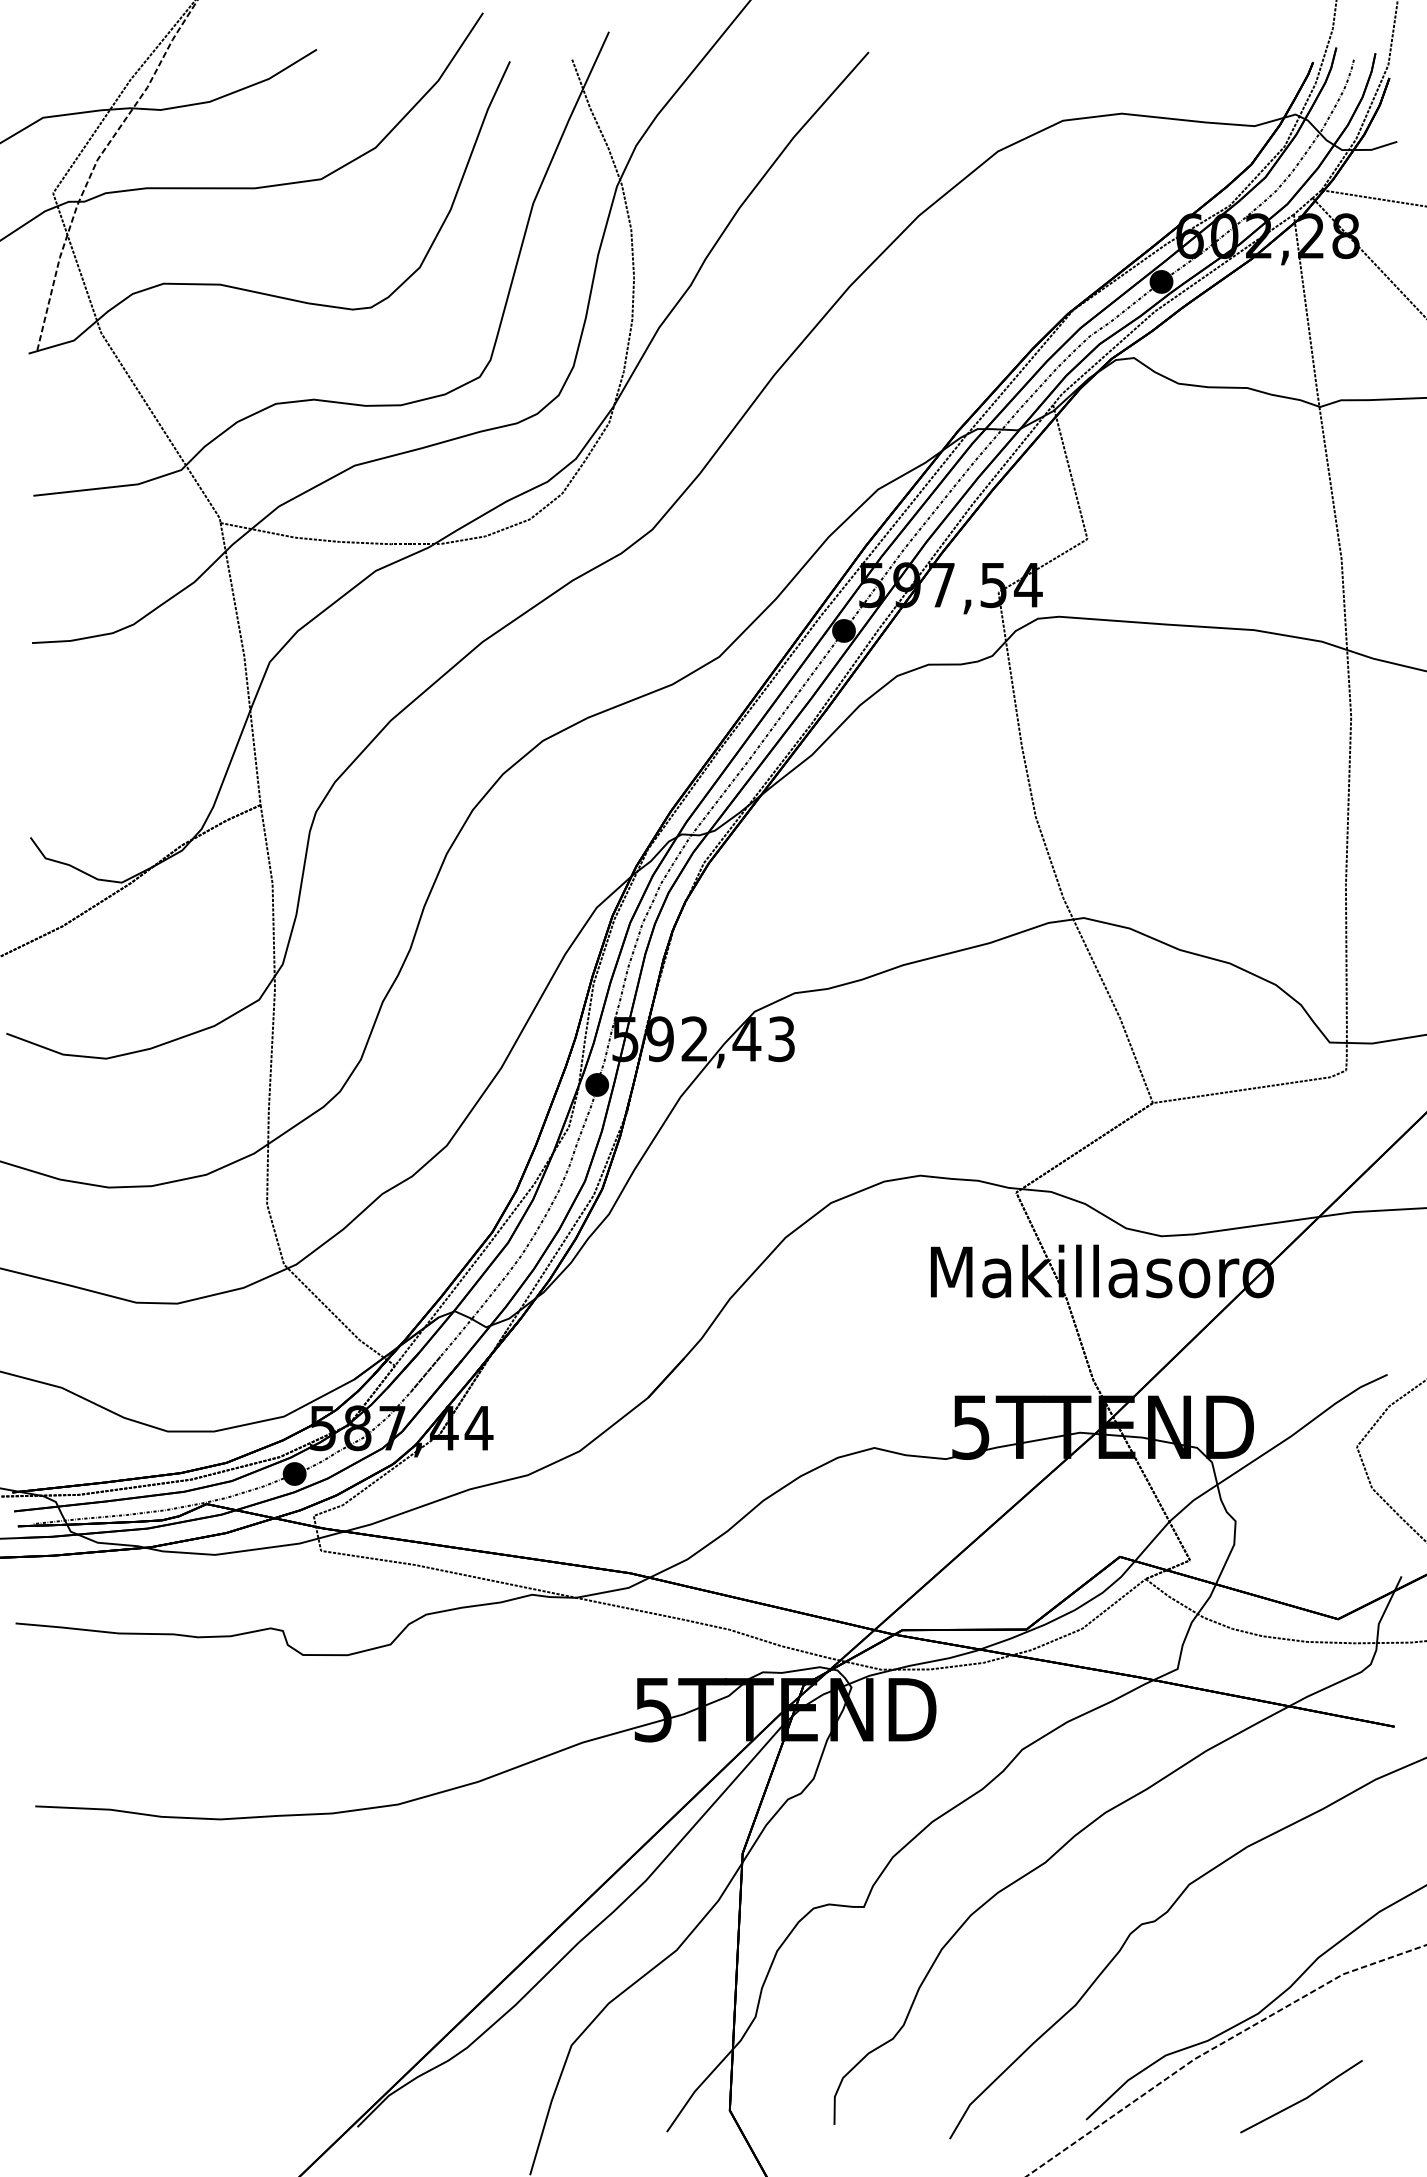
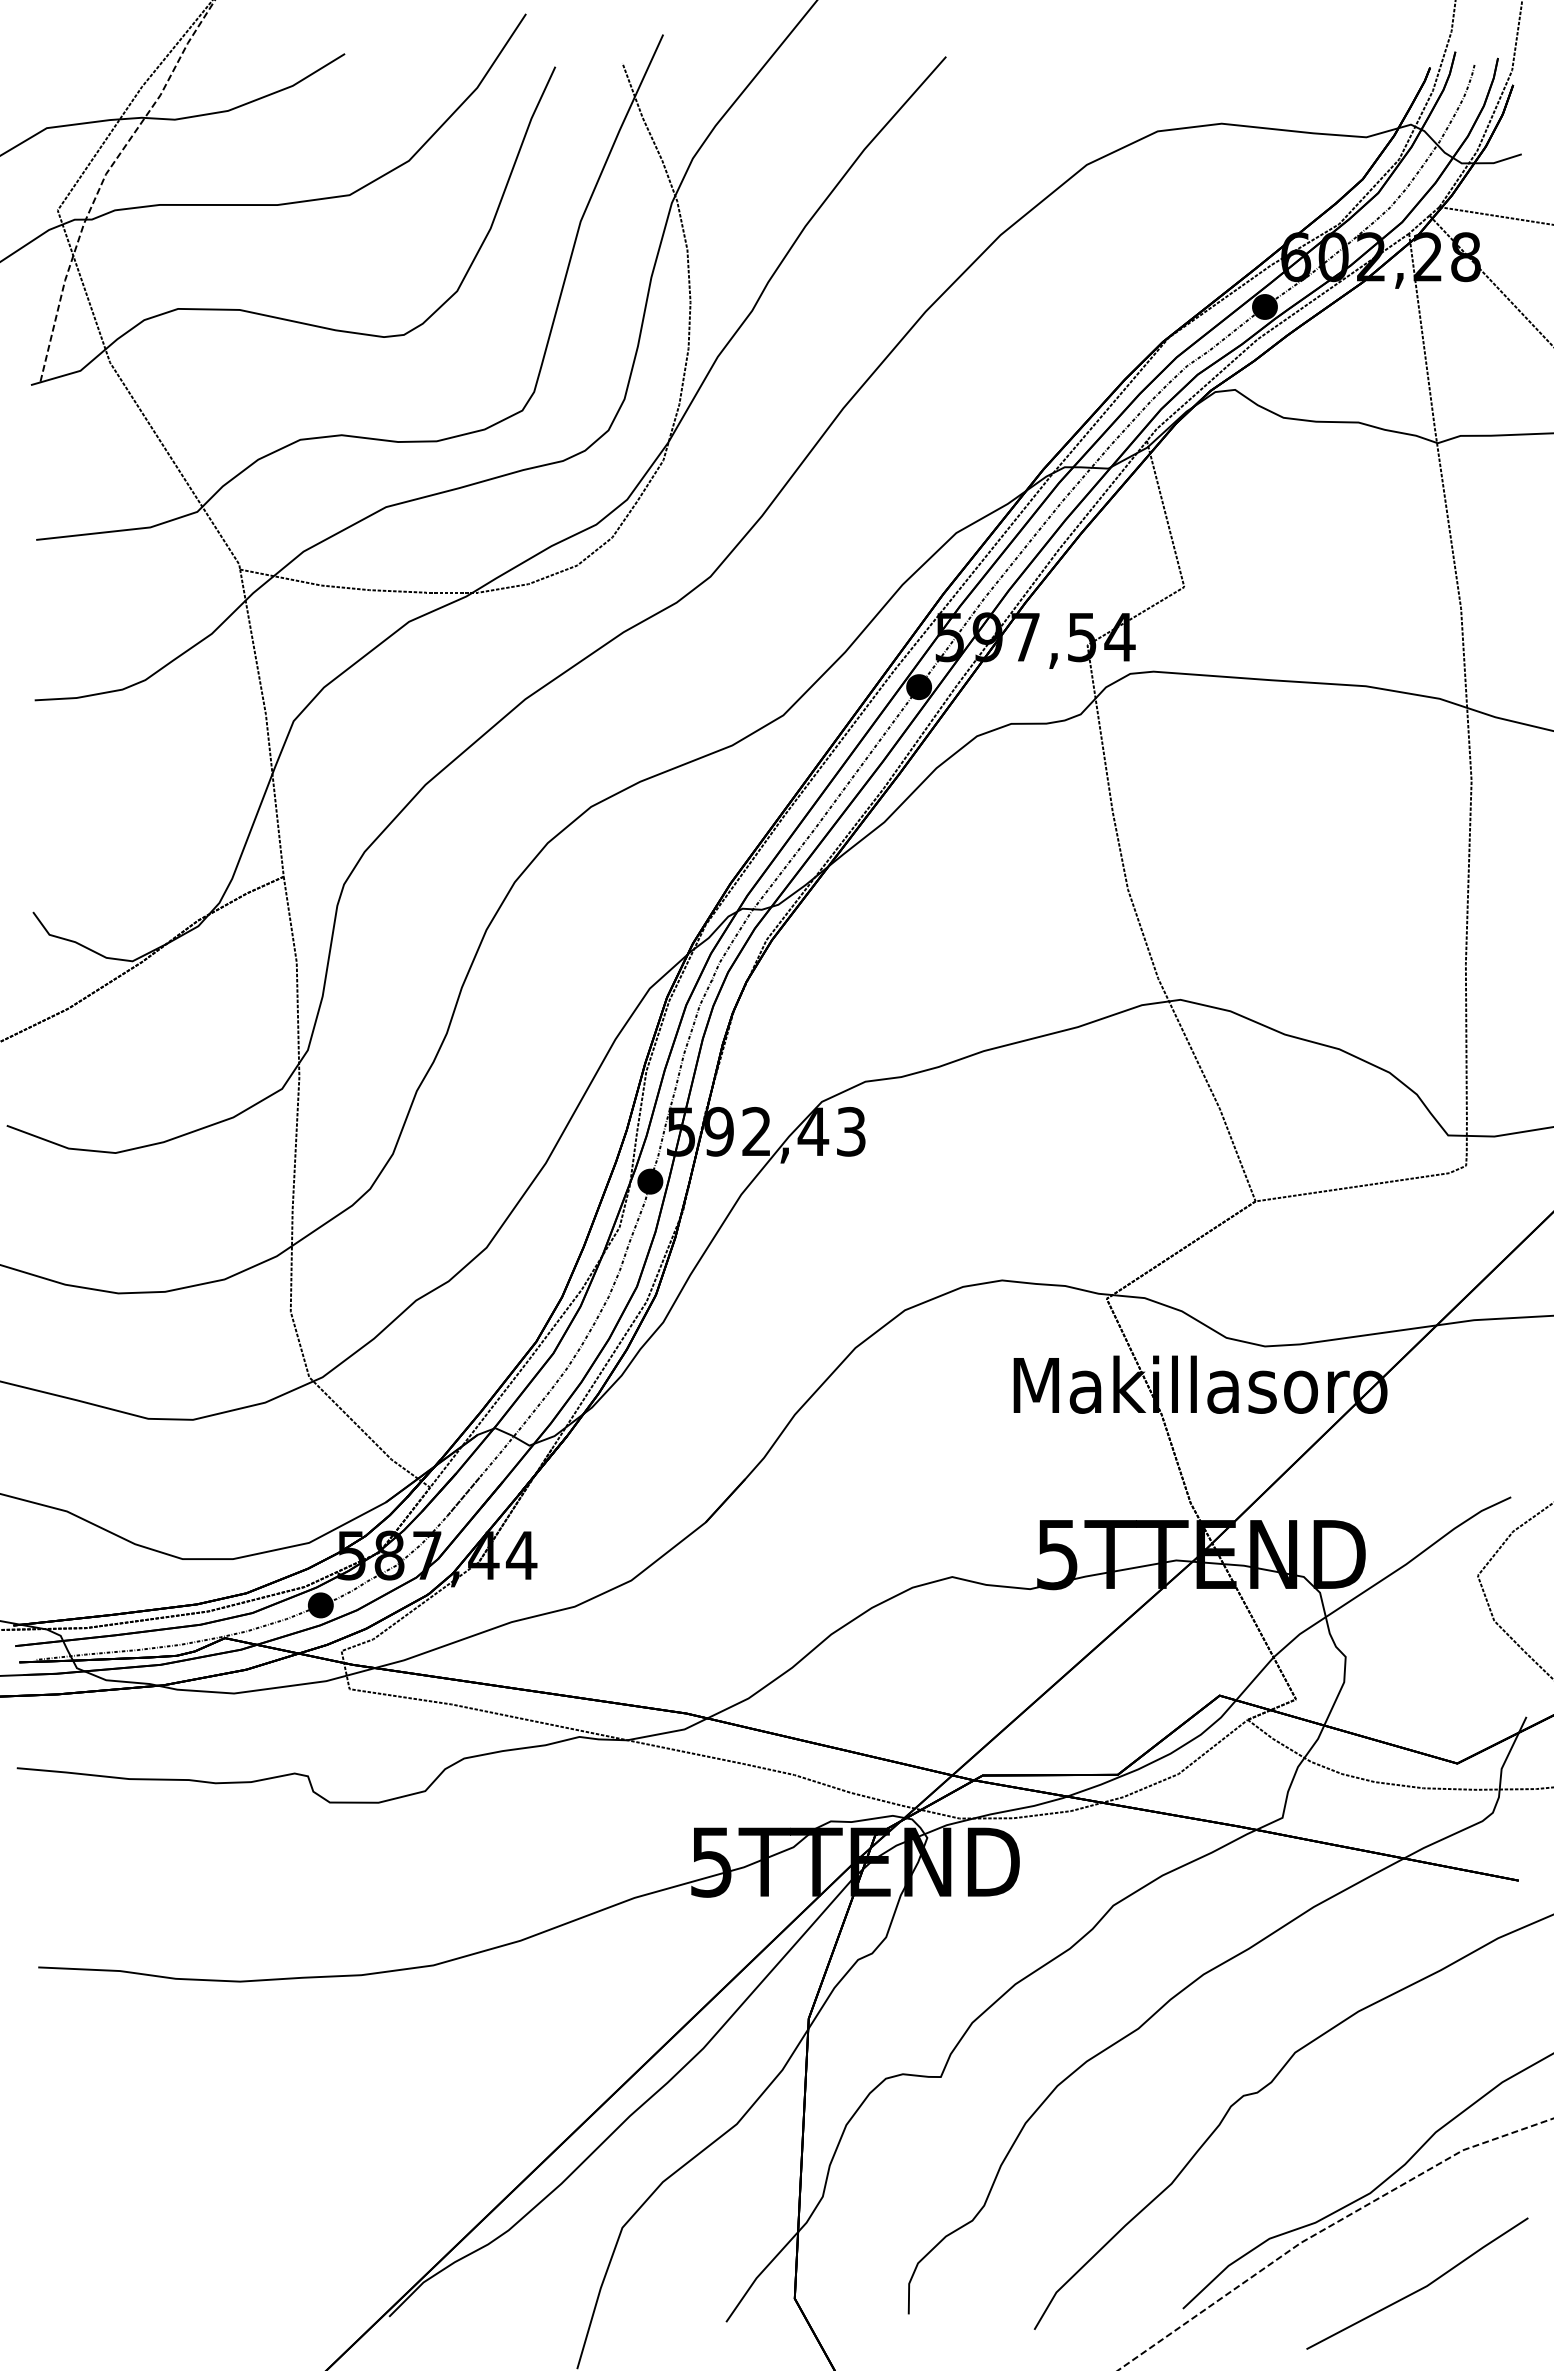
part: (1301, 2096) -> (1417, 2283), size x1.67

